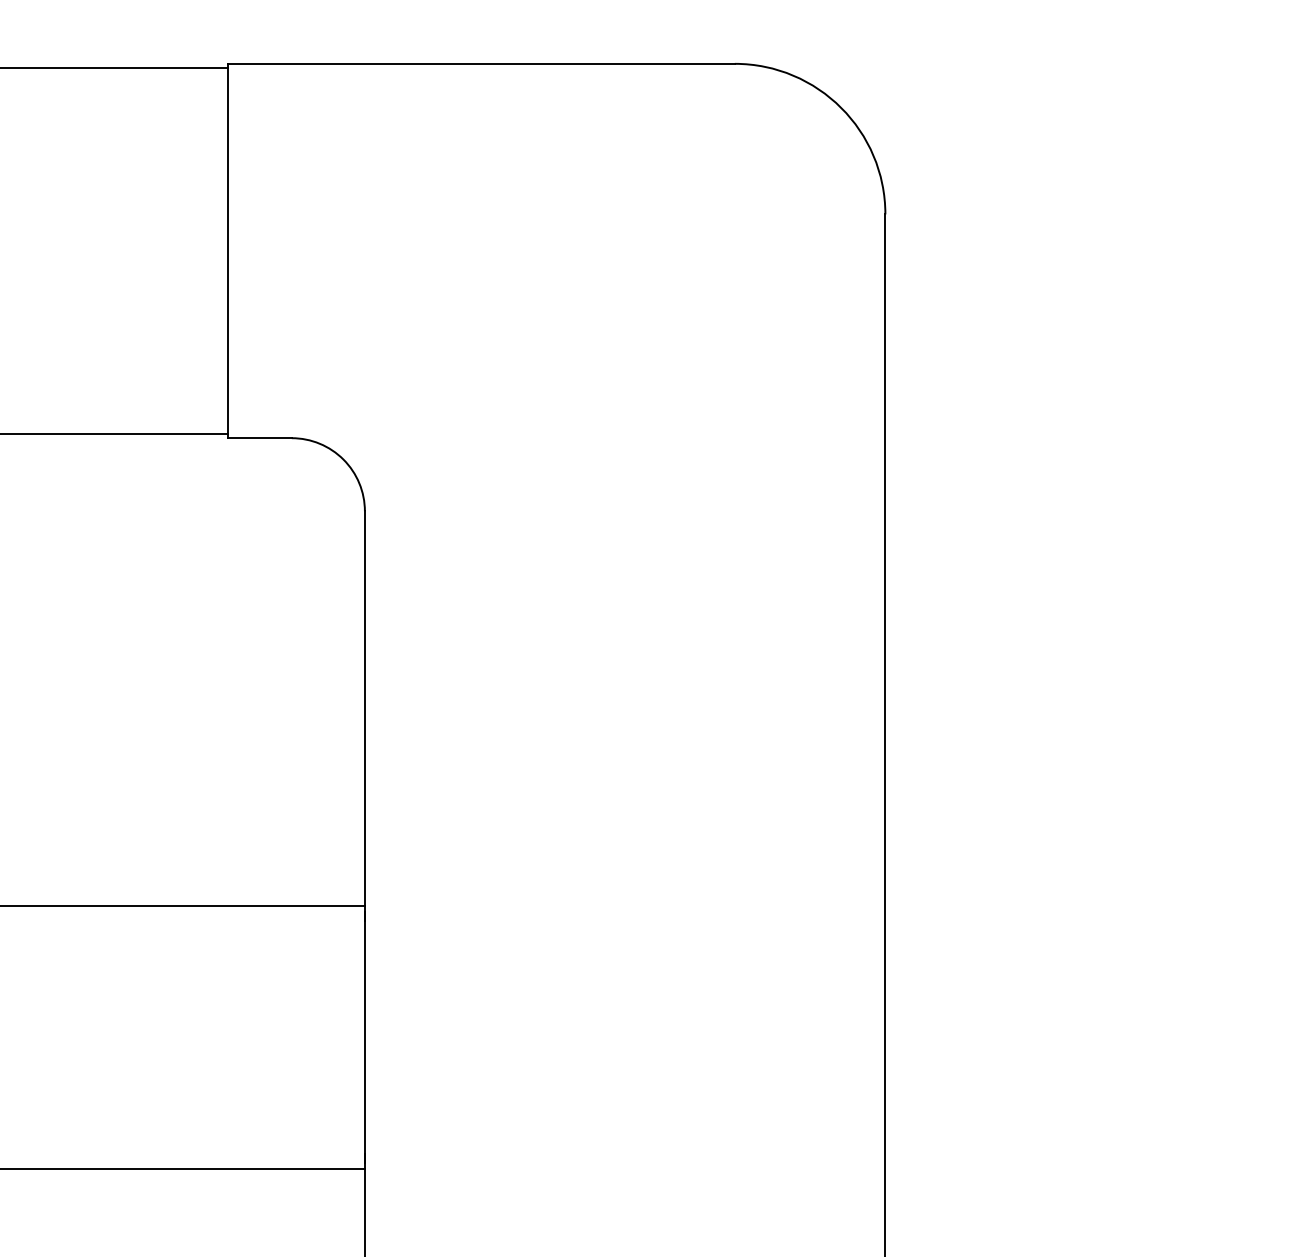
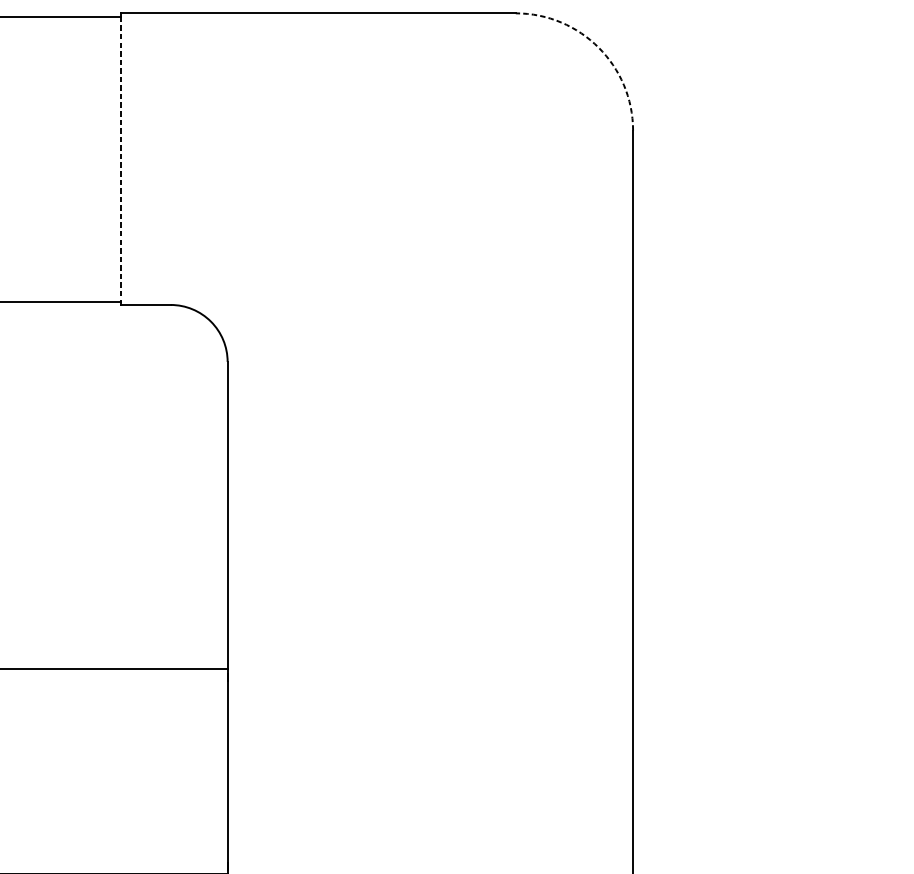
arc: (841, 107) -> (598, 47), solid -> dashed
line: (227, 251) -> (120, 159), solid -> dashed

